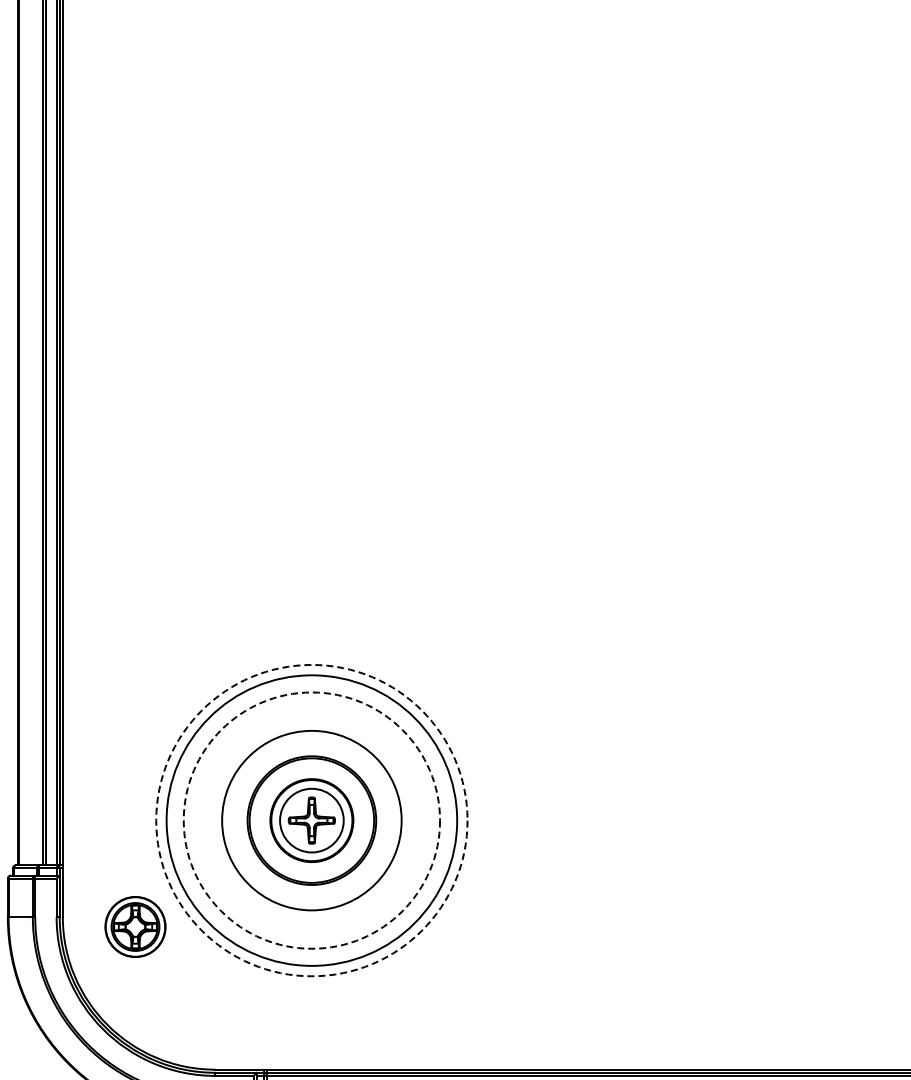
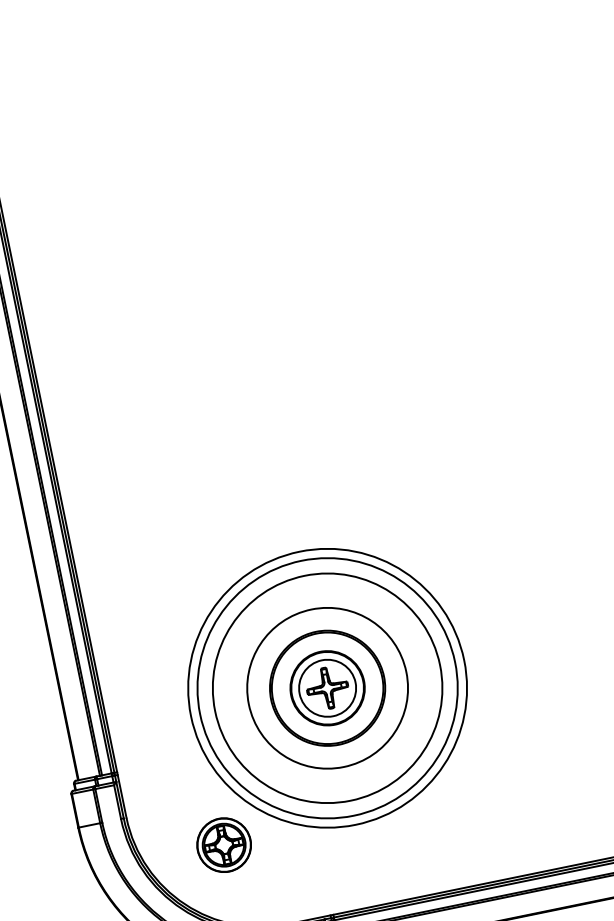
circle: (311, 820) -> (327, 688), dashed -> solid
circle: (311, 820) -> (327, 688), dashed -> solid
part: (135, 926) -> (224, 844), moved

